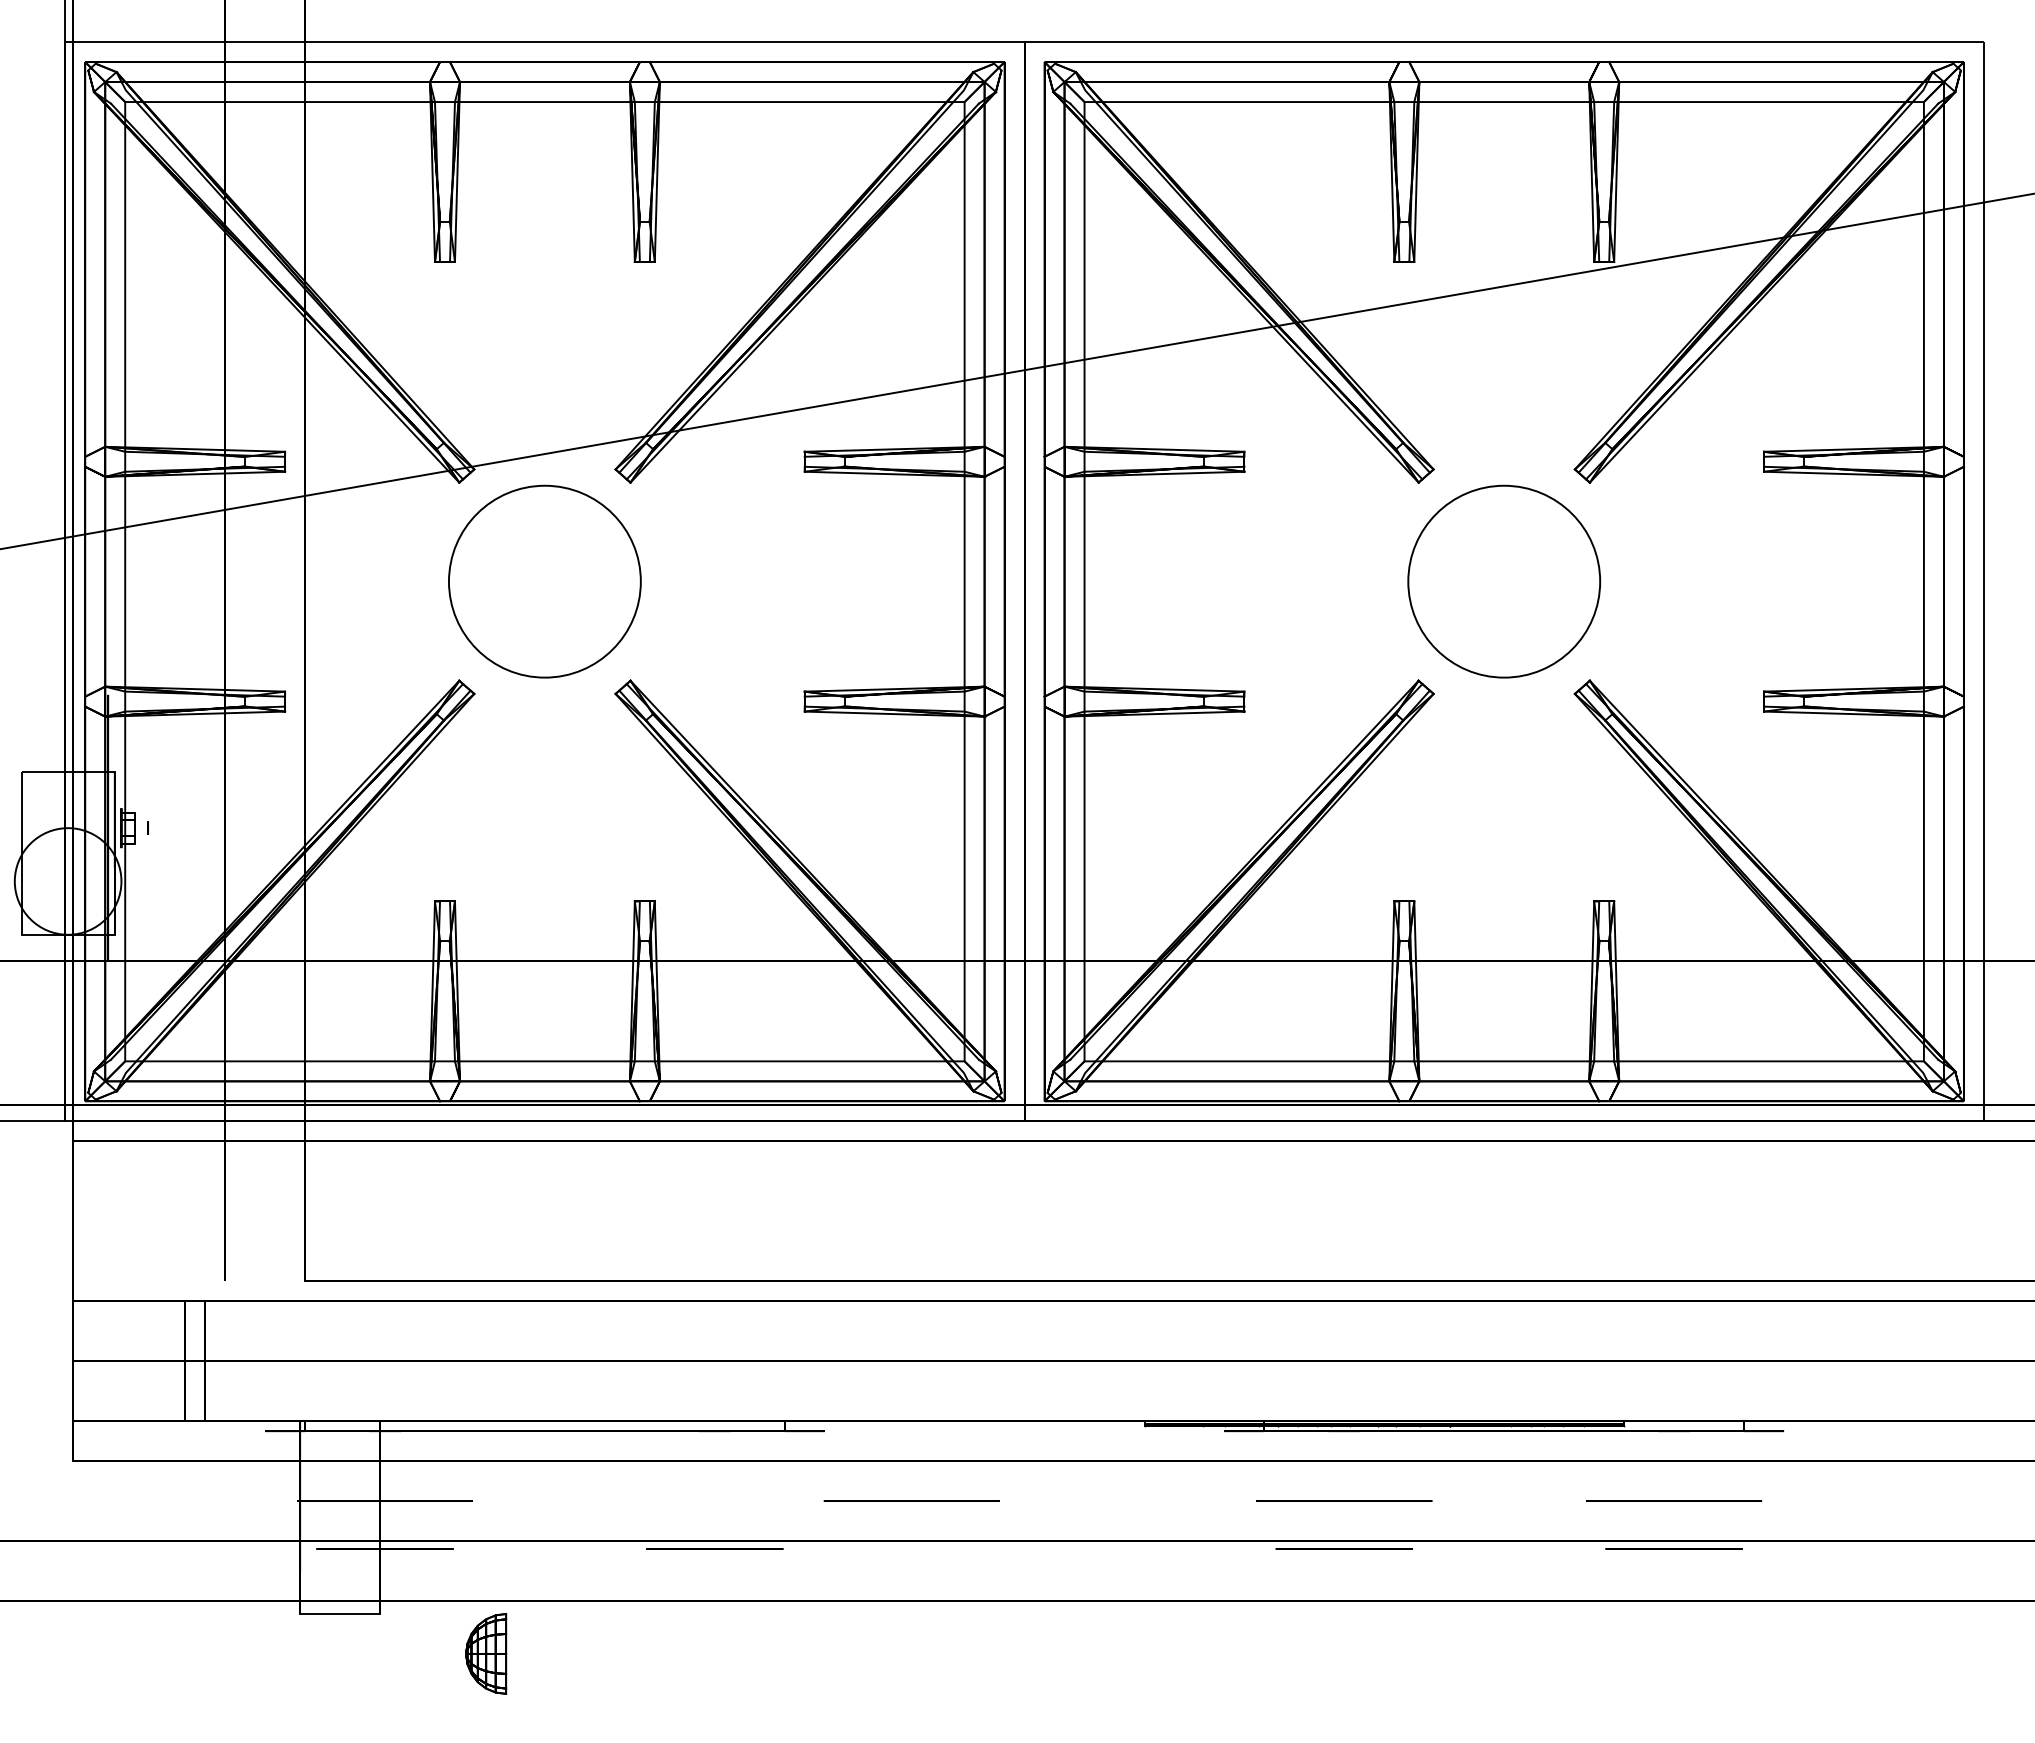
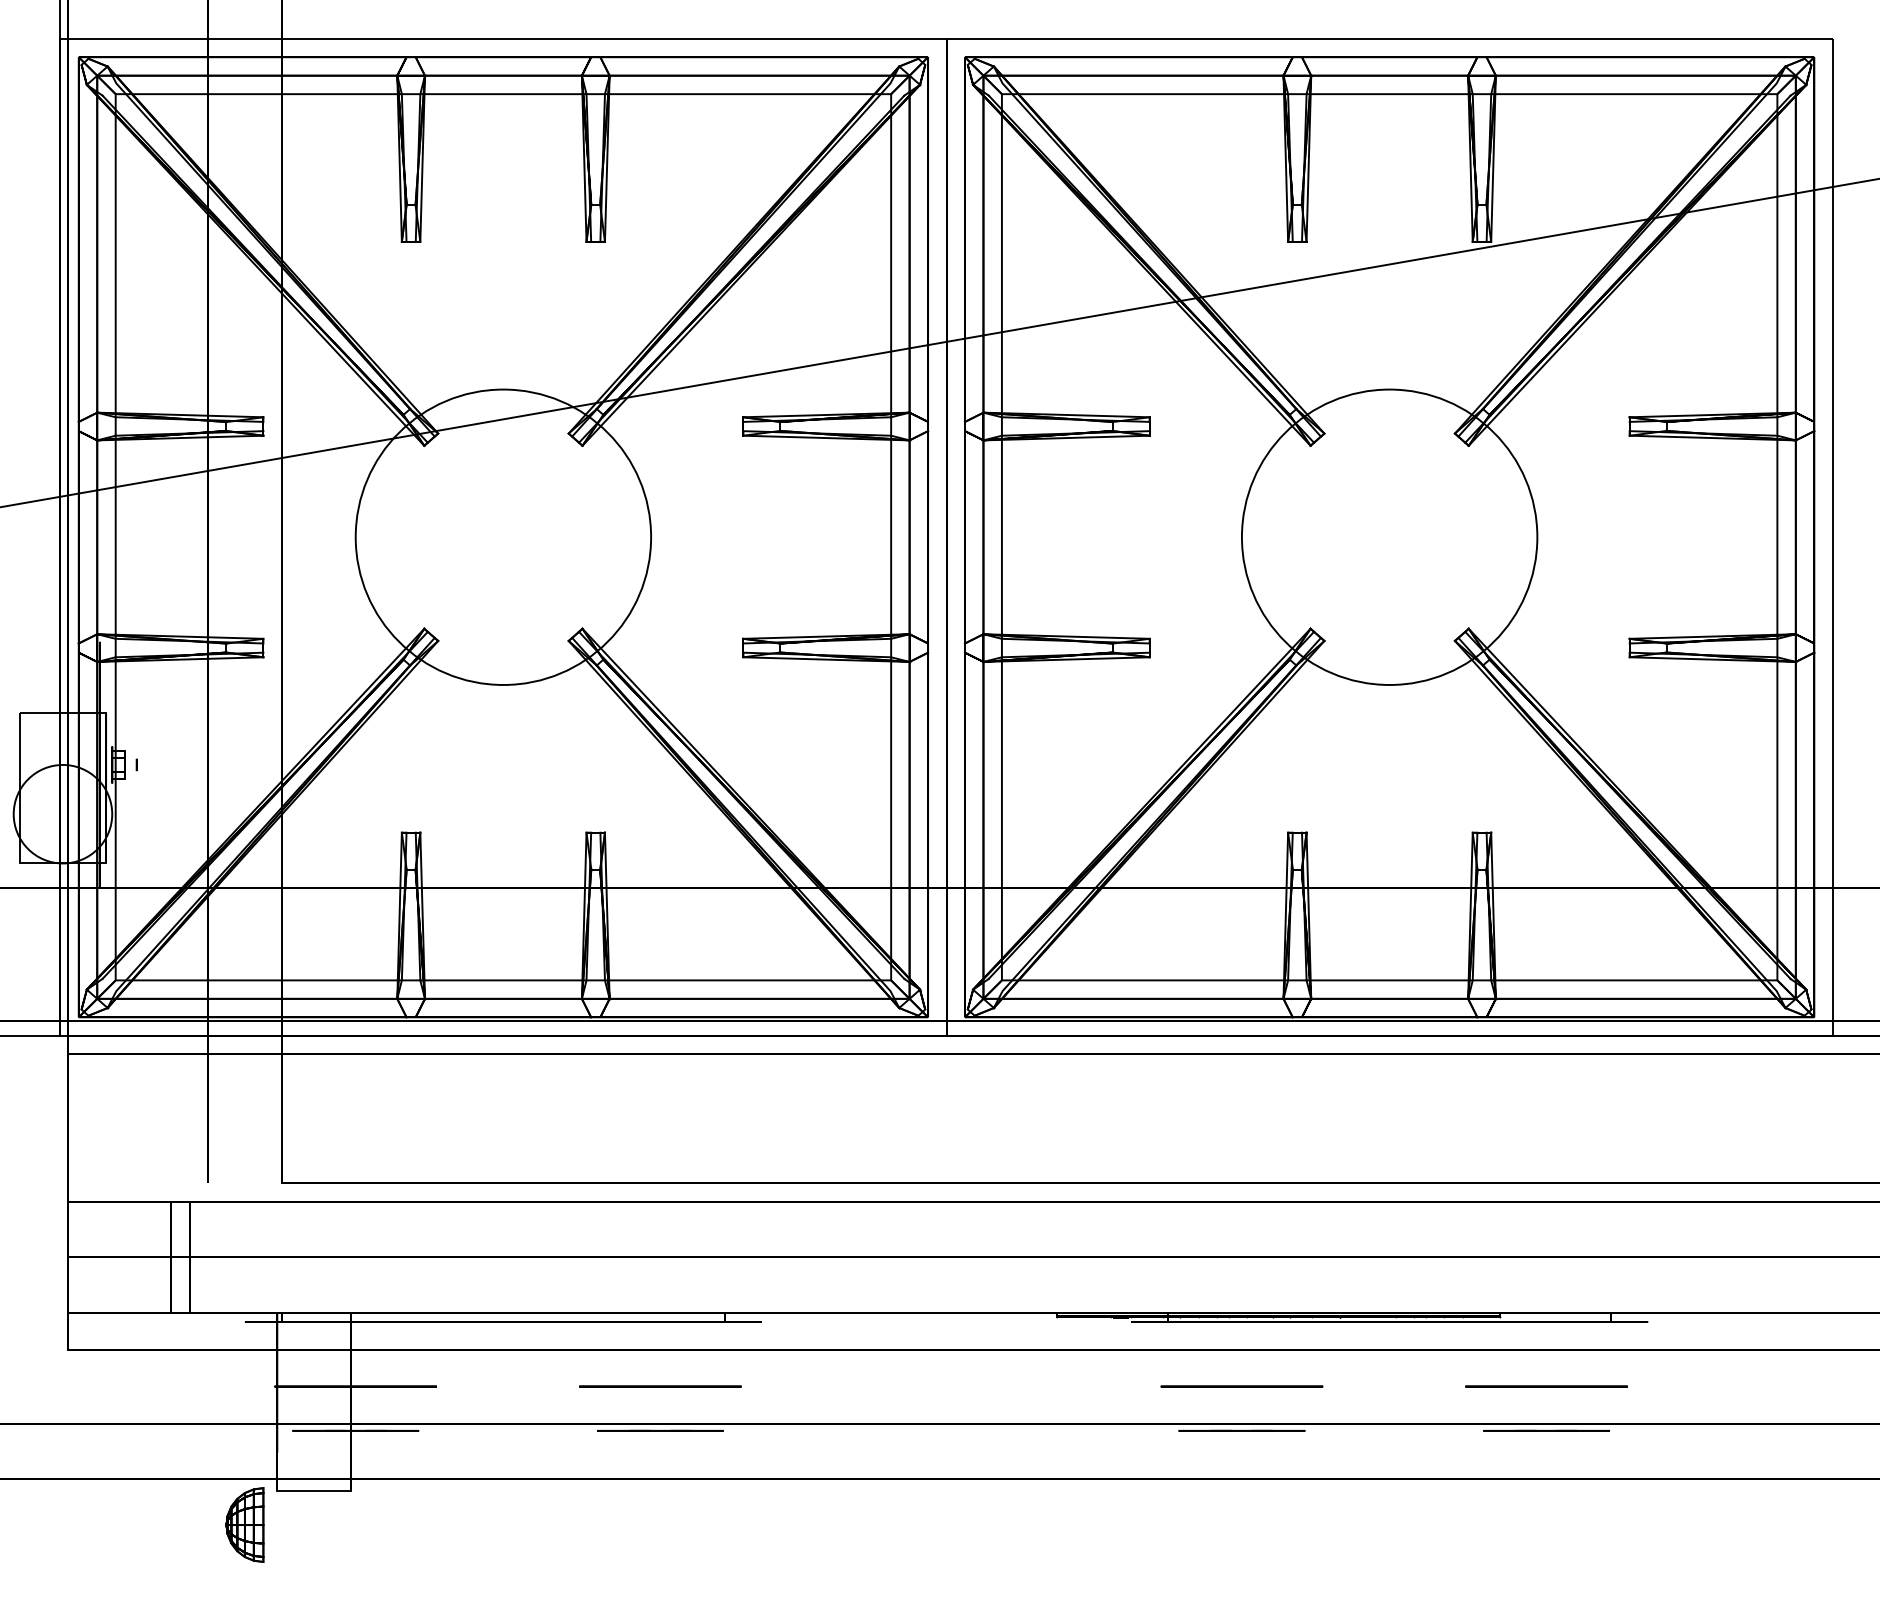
circle: (544, 581) -> (503, 537), size x1.67
circle: (1504, 581) -> (1389, 537), size x1.67
circle: (911, 1500) -> (660, 1386), moved
part: (486, 1653) -> (245, 1524), moved

